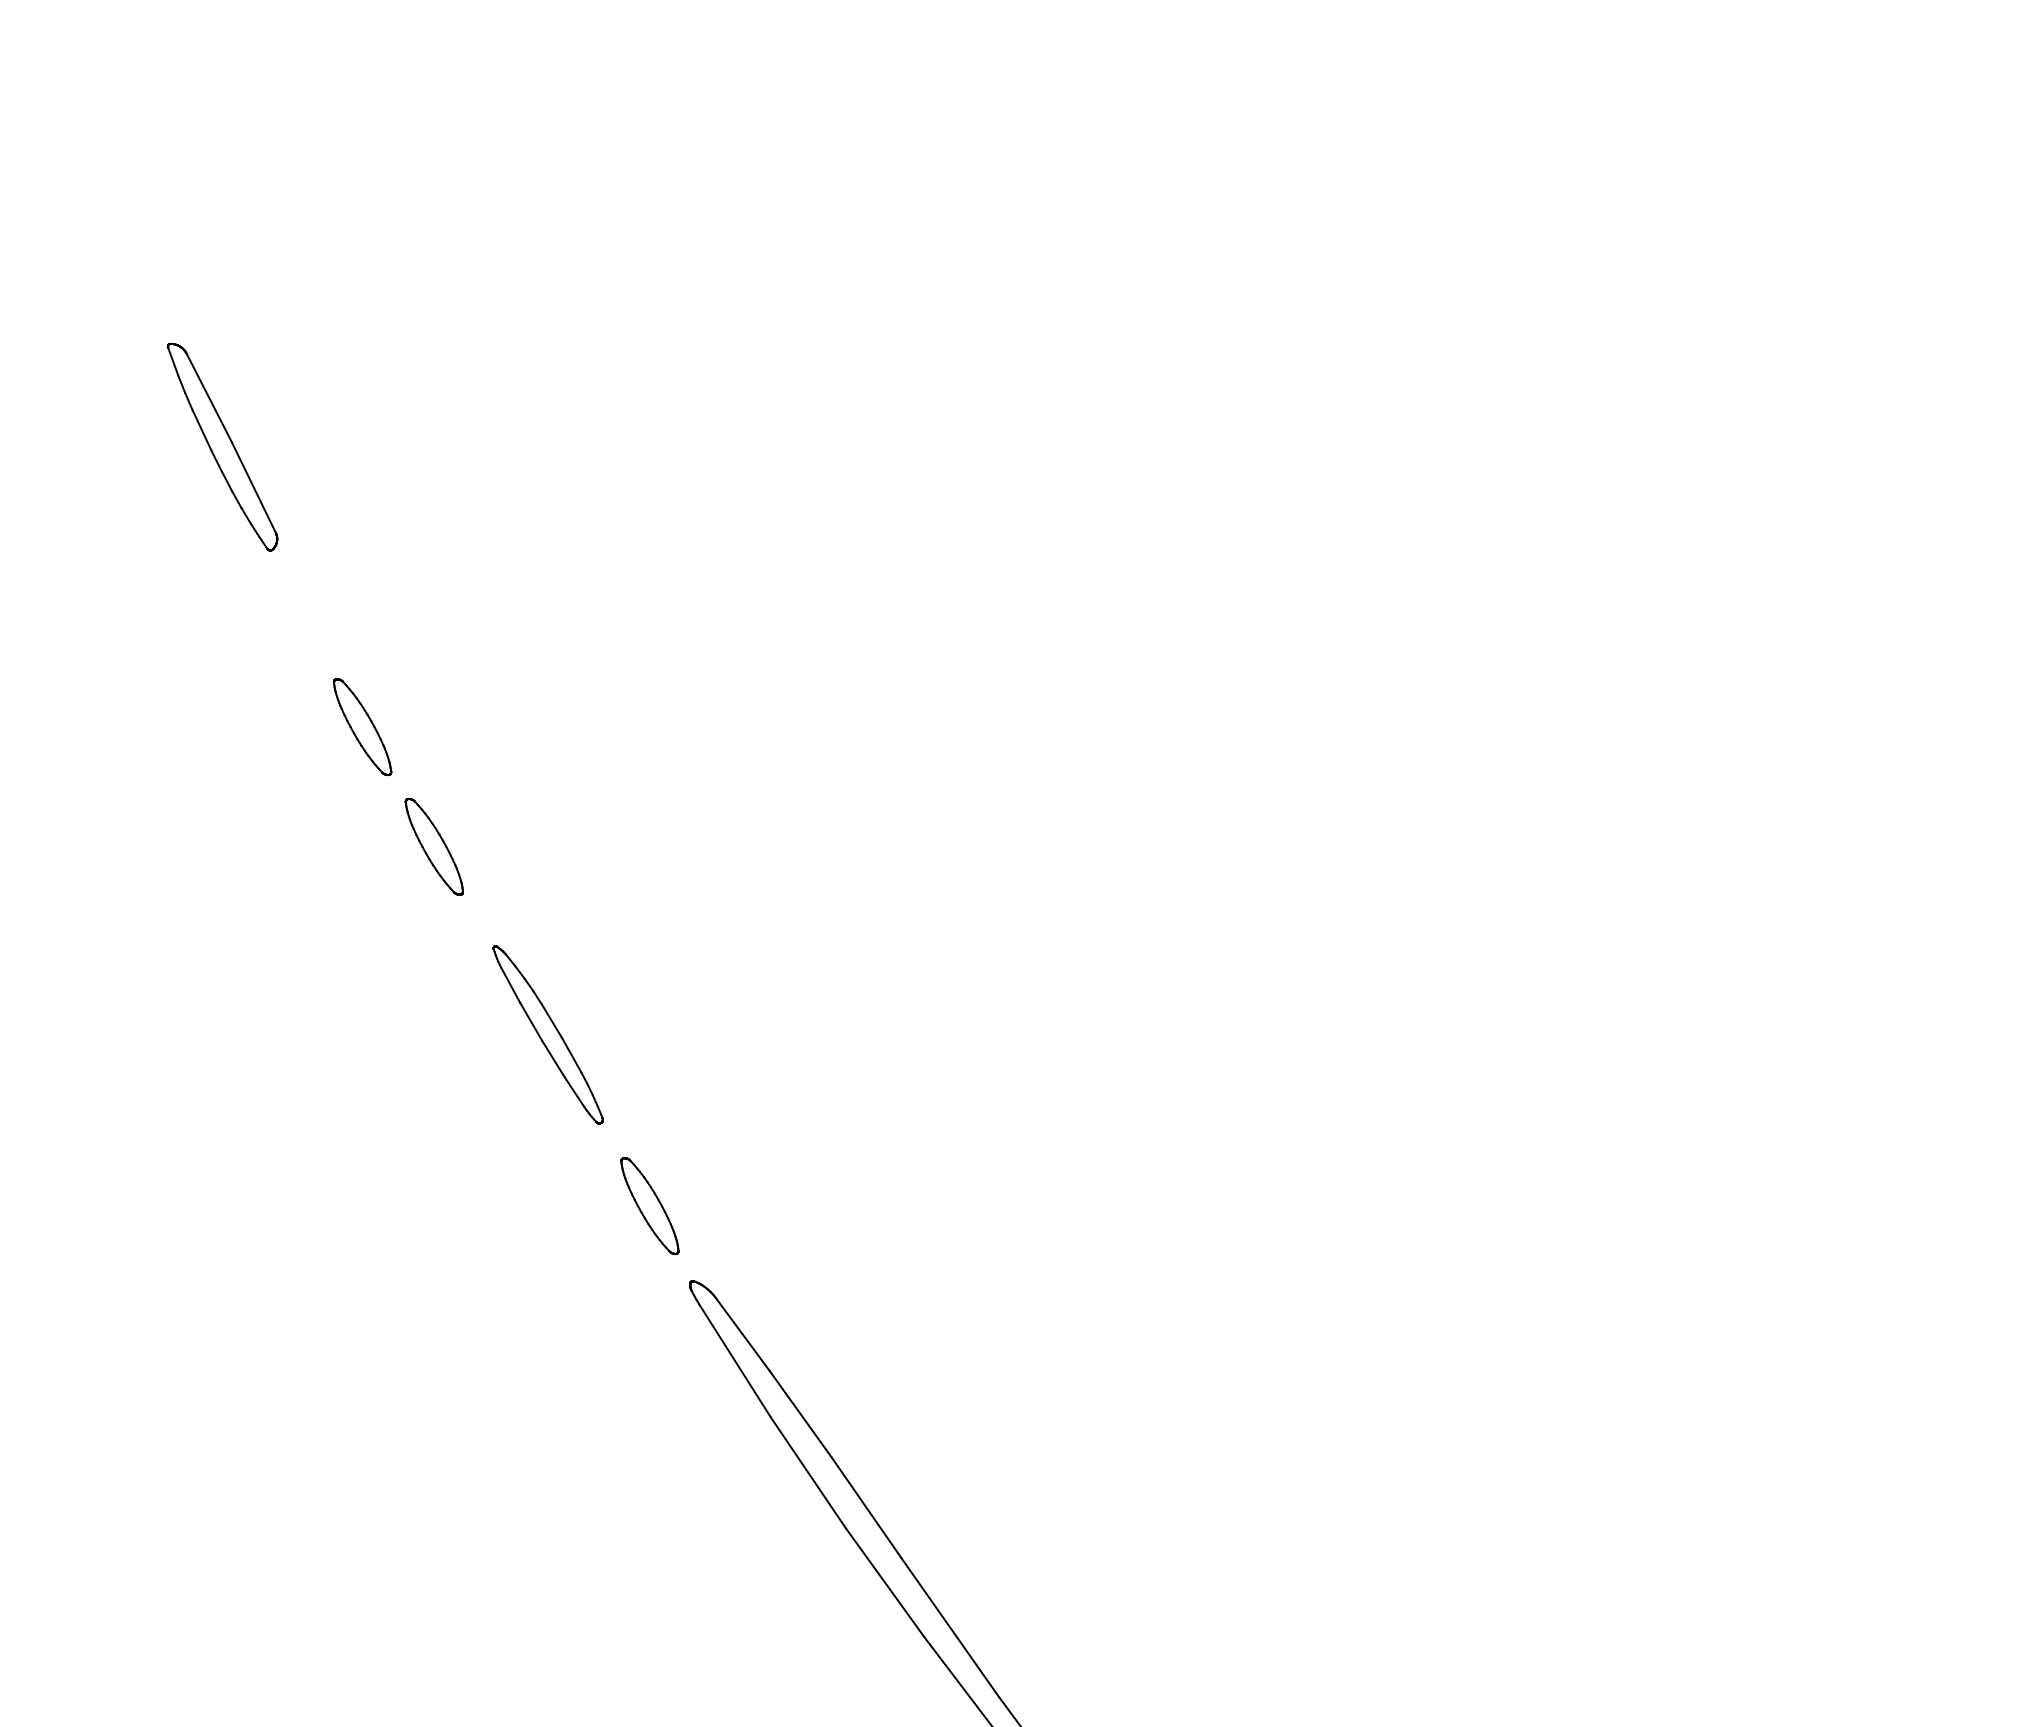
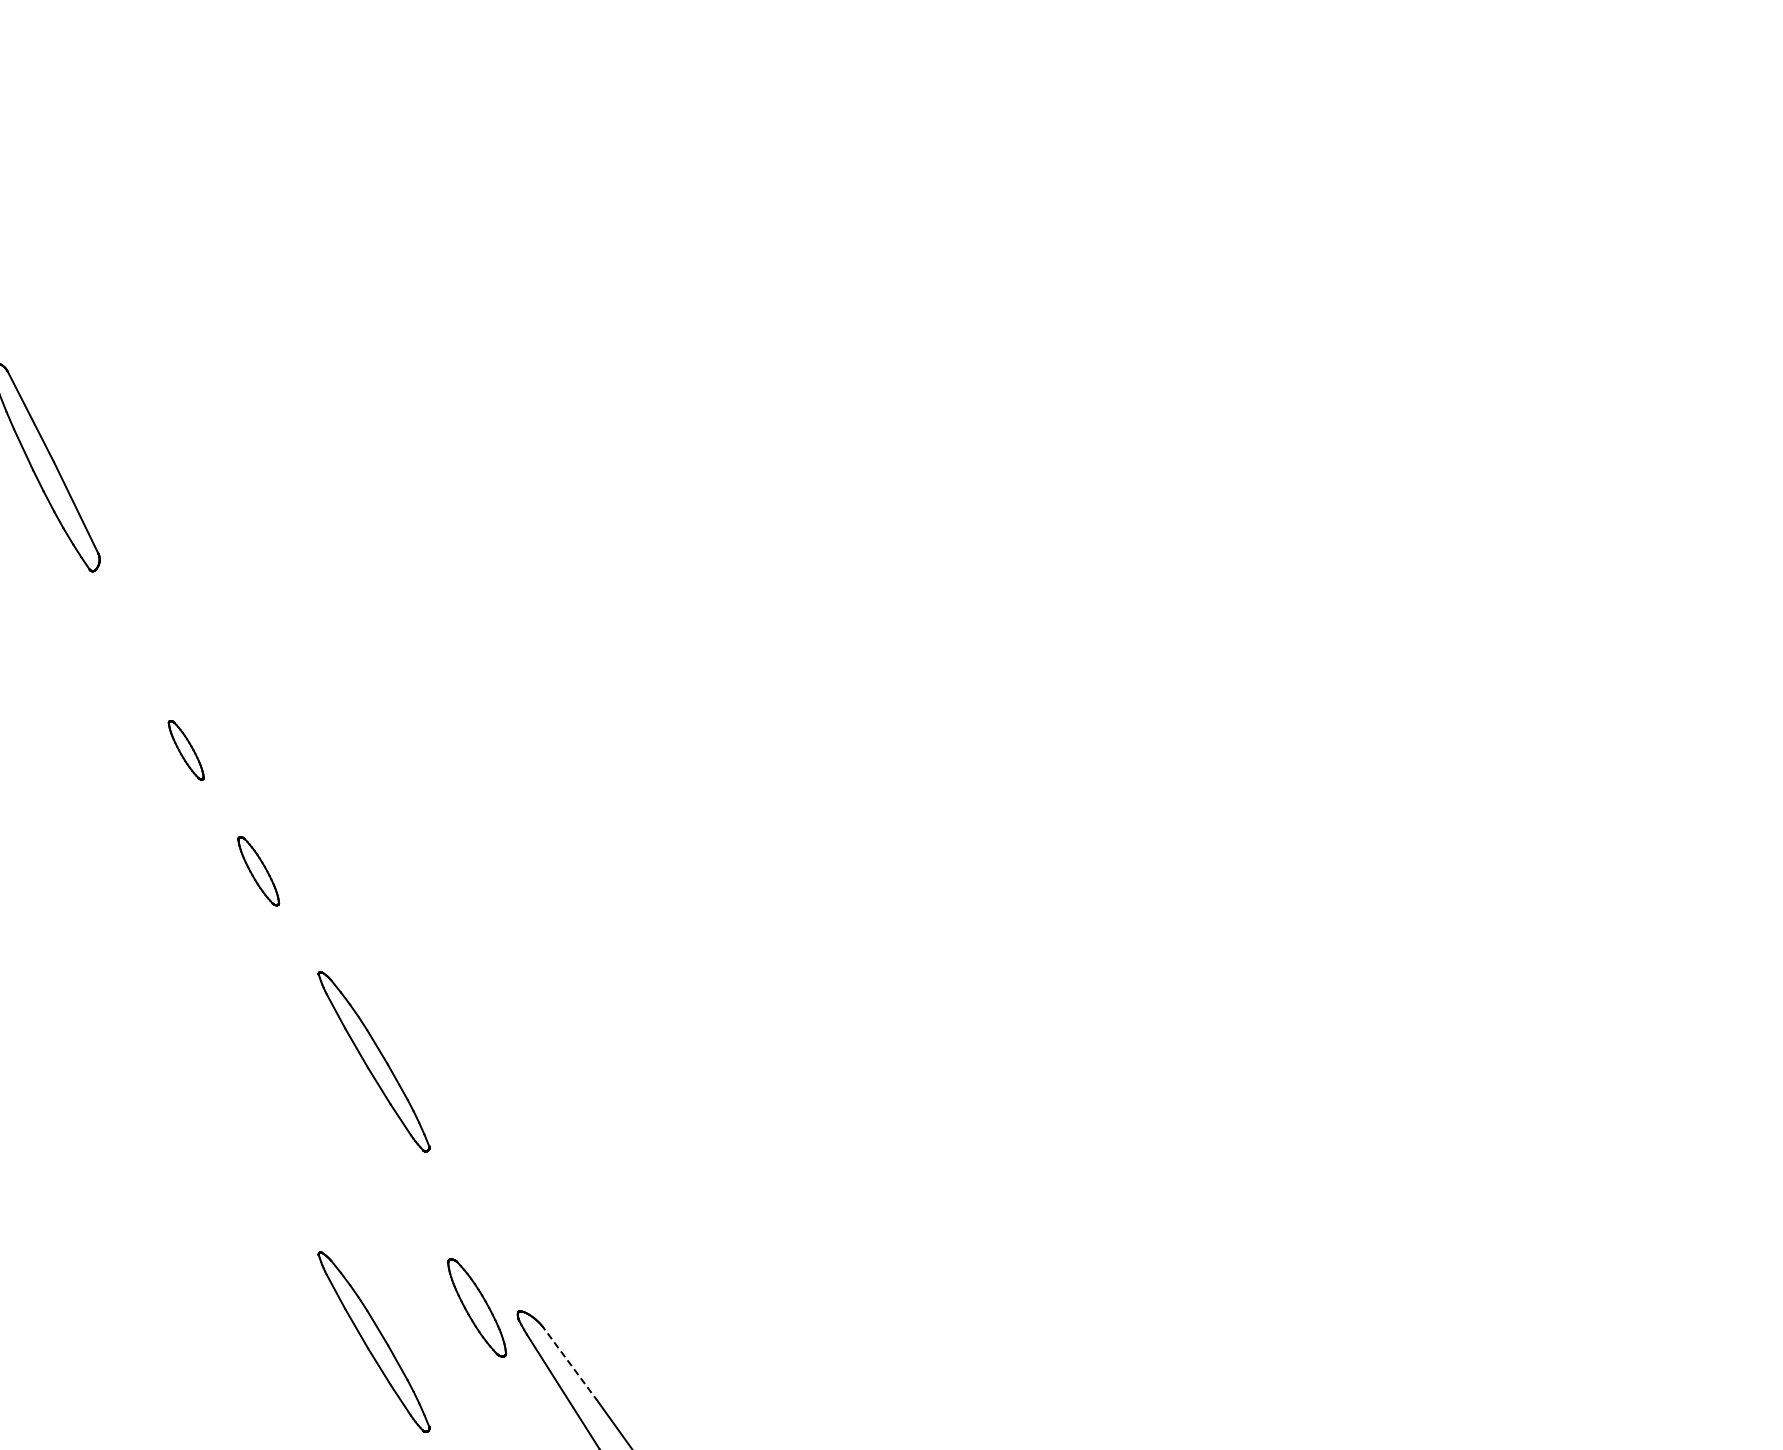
part: (362, 727) -> (186, 750), size x0.6
part: (433, 846) -> (257, 871), size x0.7
part: (649, 1206) -> (476, 1308), moved
part: (547, 1311) -> (373, 1341), added
line: (742, 1333) -> (570, 1364), solid -> dashed

